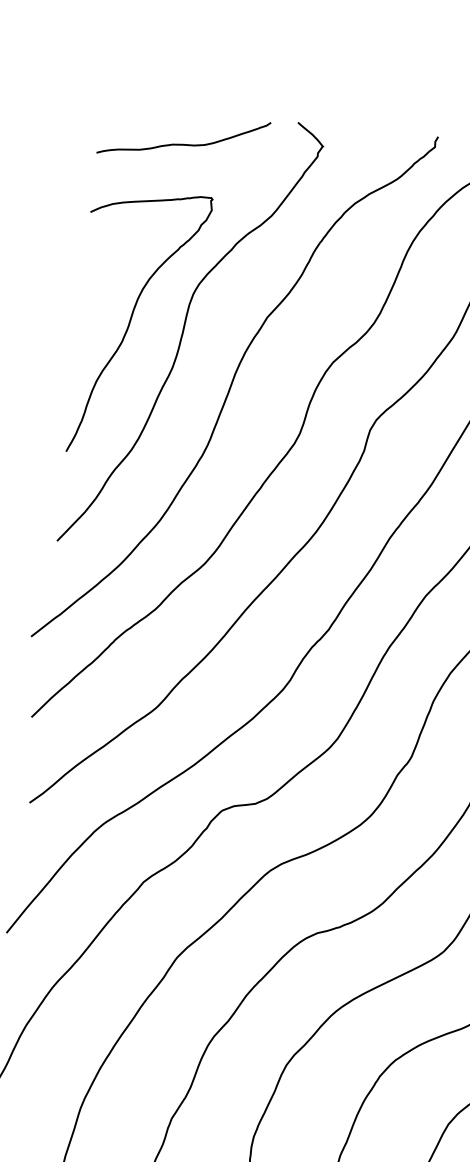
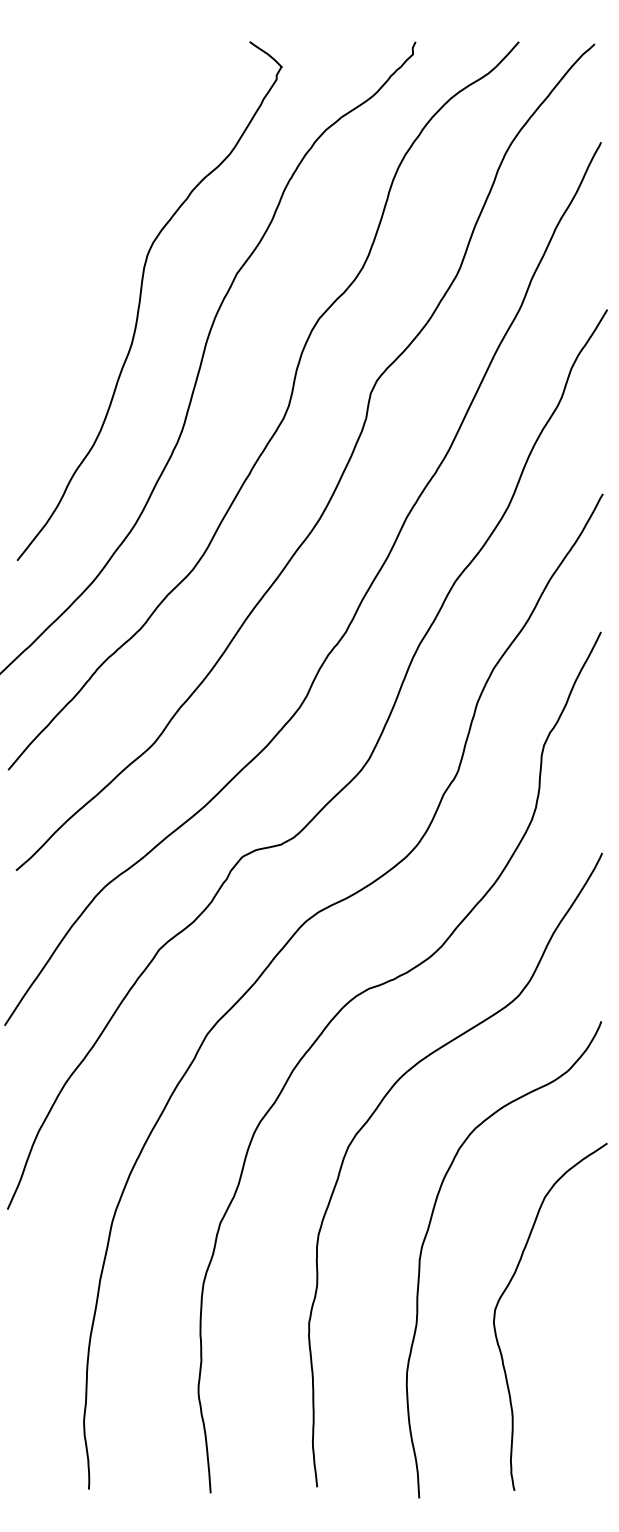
curve: (183, 143) -> (117, 80), removed
curve: (130, 322) -> (77, 296), removed

